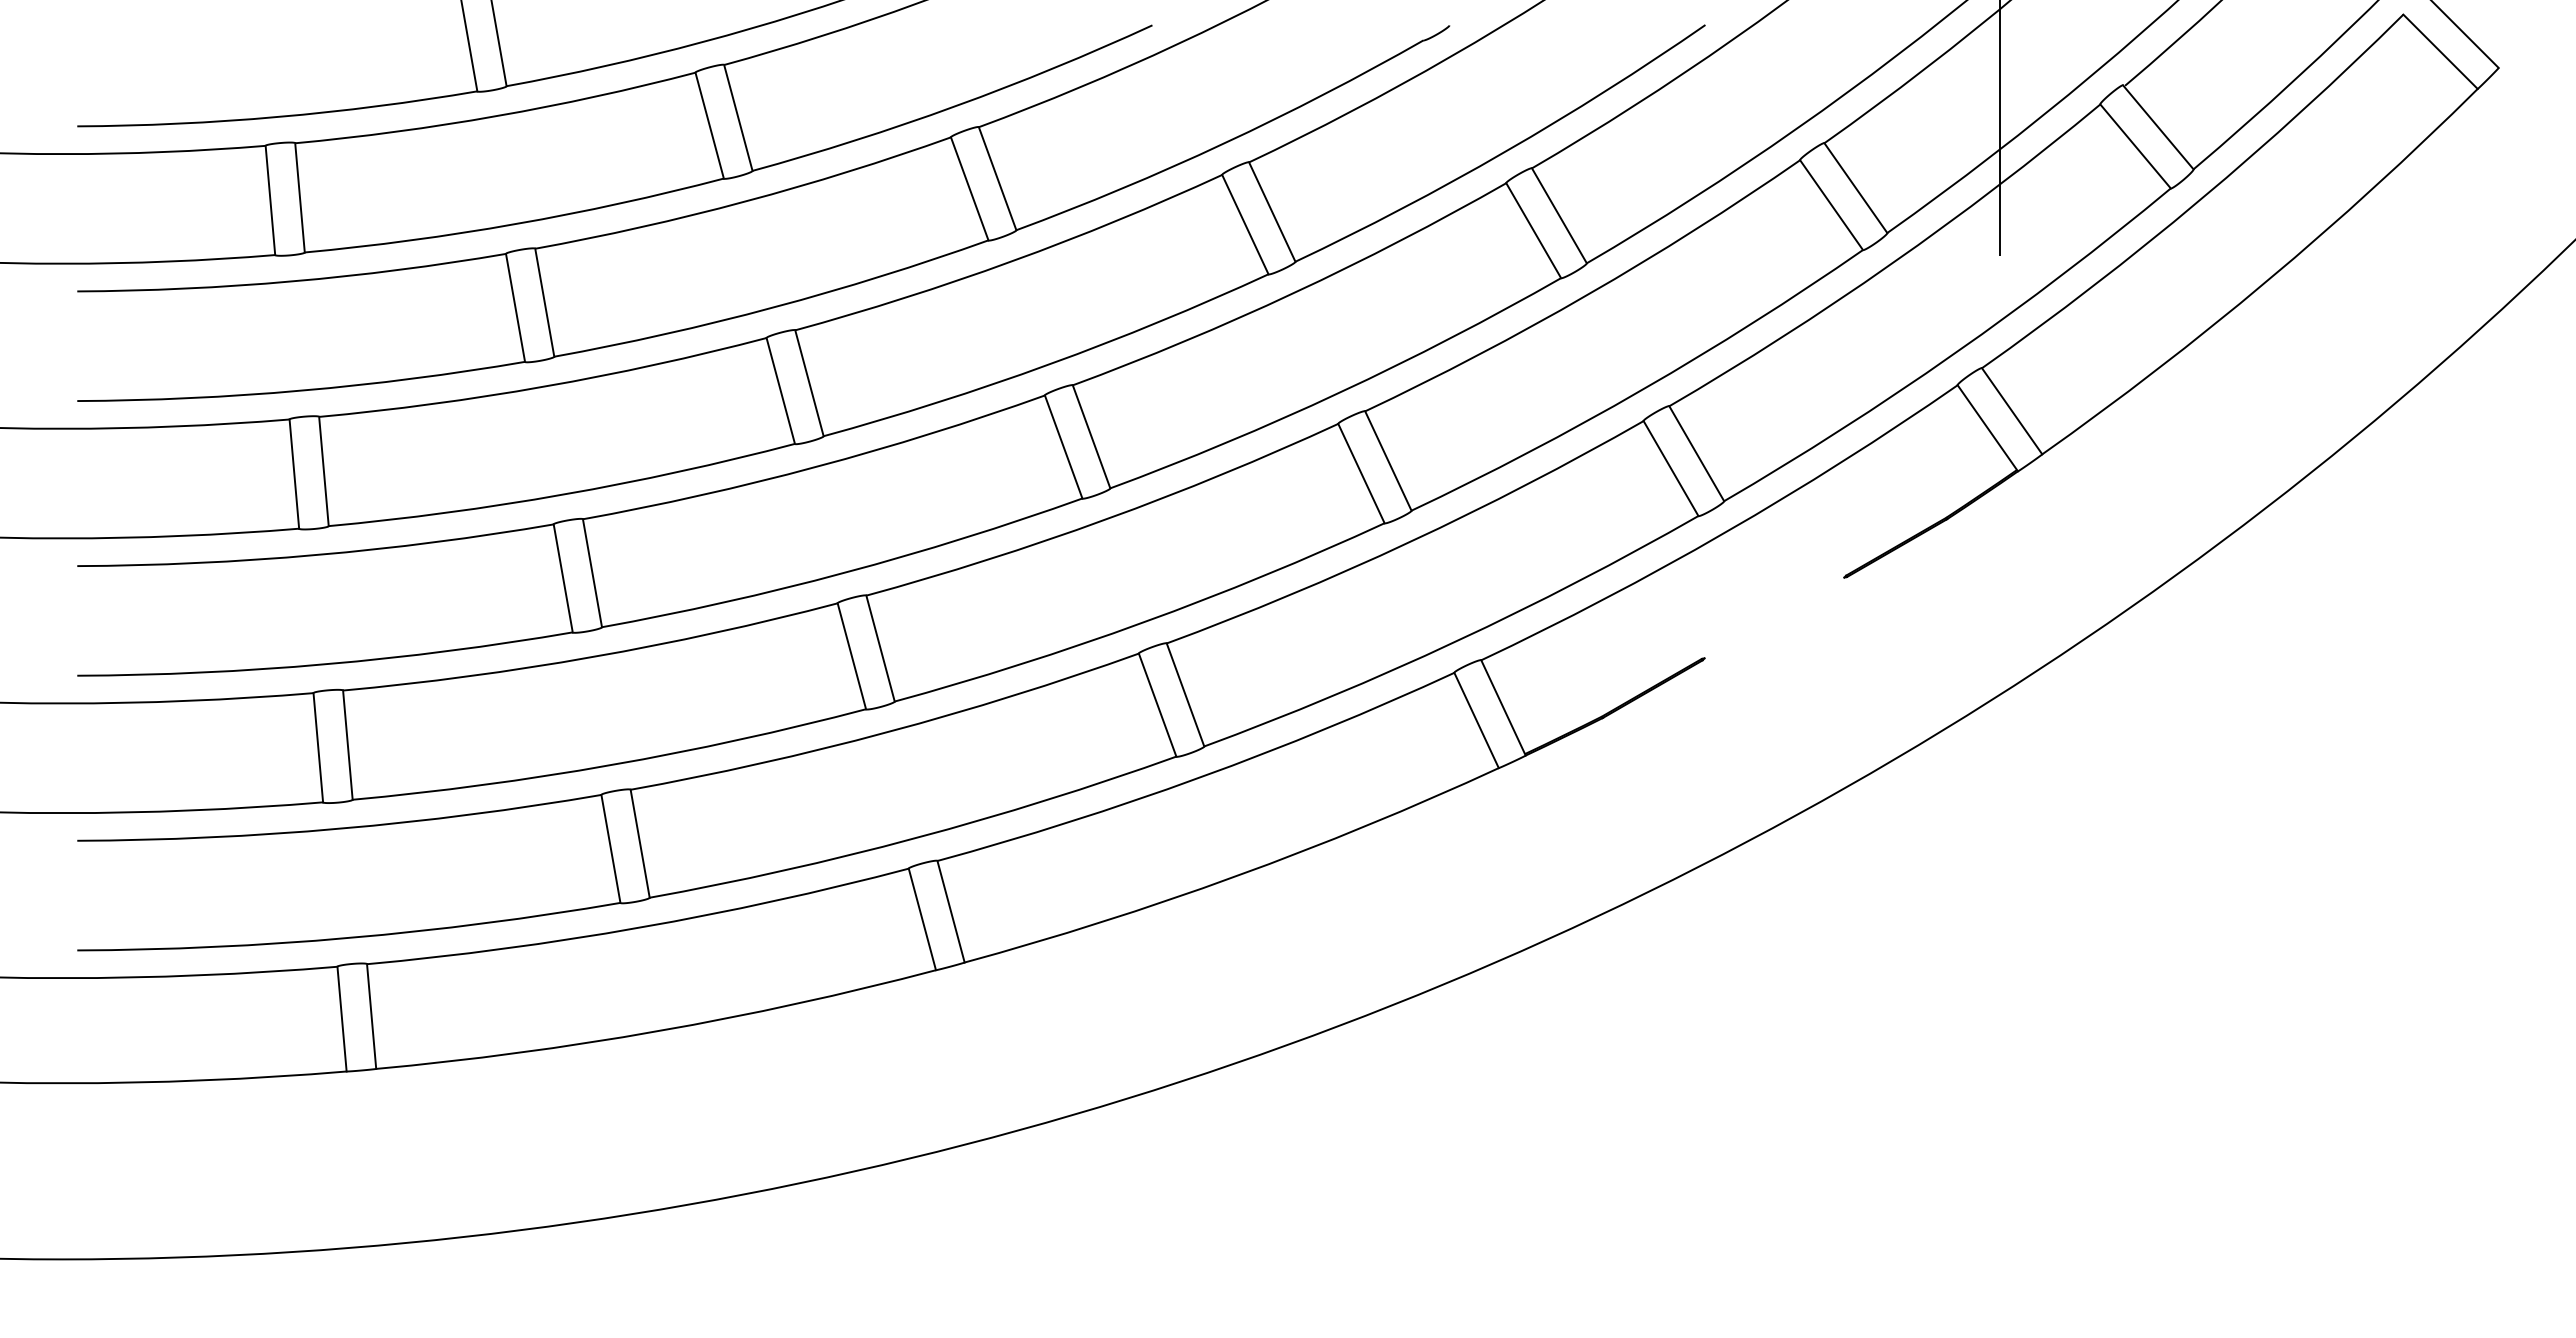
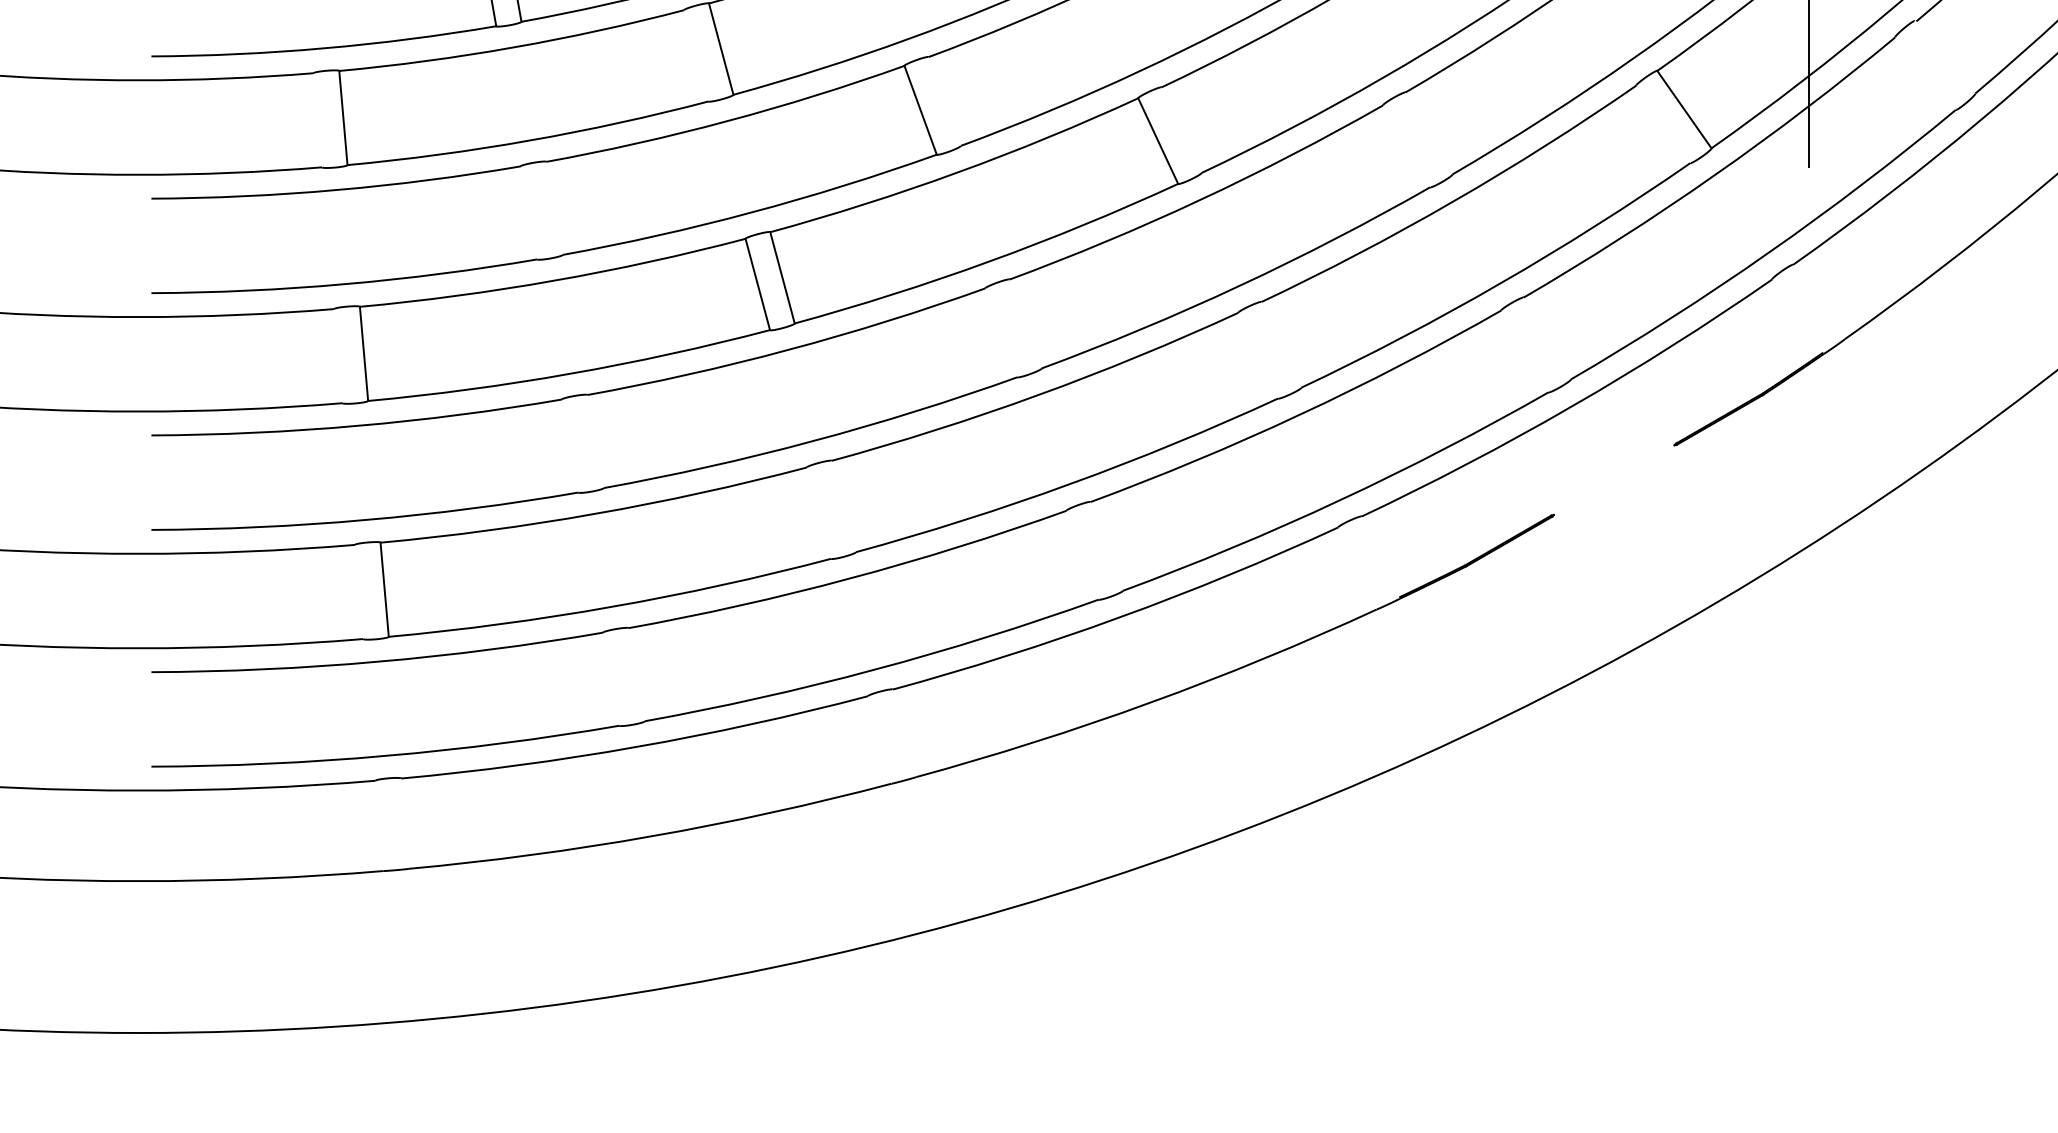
line: (709, 125) -> (696, 55), removed
line: (2158, 127) -> (1945, 57), removed
line: (2135, 146) -> (1925, 73), removed
line: (997, 178) -> (944, 101), removed
line: (270, 200) -> (317, 120), removed
line: (1831, 205) -> (1663, 124), removed
line: (1272, 211) -> (1181, 129), removed
line: (1559, 215) -> (1428, 133), removed
line: (1533, 230) -> (1406, 146), removed
line: (544, 302) -> (554, 208), removed
line: (515, 307) -> (529, 212), removed
line: (2012, 411) -> (1819, 302), removed
line: (1987, 428) -> (1797, 316), removed
line: (1091, 436) -> (1025, 323), removed
line: (1063, 446) -> (1001, 332), removed
line: (1696, 453) -> (1547, 338), removed
line: (1388, 460) -> (1281, 344), removed
line: (1670, 468) -> (1524, 351), removed
line: (294, 473) -> (338, 355), removed
line: (1361, 473) -> (1258, 355), removed
line: (592, 573) -> (595, 441), removed
line: (562, 578) -> (569, 446), removed
line: (880, 648) -> (843, 506), removed
line: (851, 656) -> (818, 513), removed
line: (1185, 694) -> (1106, 546), removed
line: (1157, 704) -> (1082, 554), removed
line: (1503, 707) -> (1380, 557), removed
line: (1476, 720) -> (1357, 568), removed
line: (318, 747) -> (359, 591), removed
line: (639, 843) -> (636, 674), removed
line: (610, 848) -> (611, 678), removed
line: (950, 911) -> (904, 733), removed
line: (921, 919) -> (879, 740), removed
line: (371, 1016) -> (405, 823), removed
line: (341, 1018) -> (379, 825), removed

